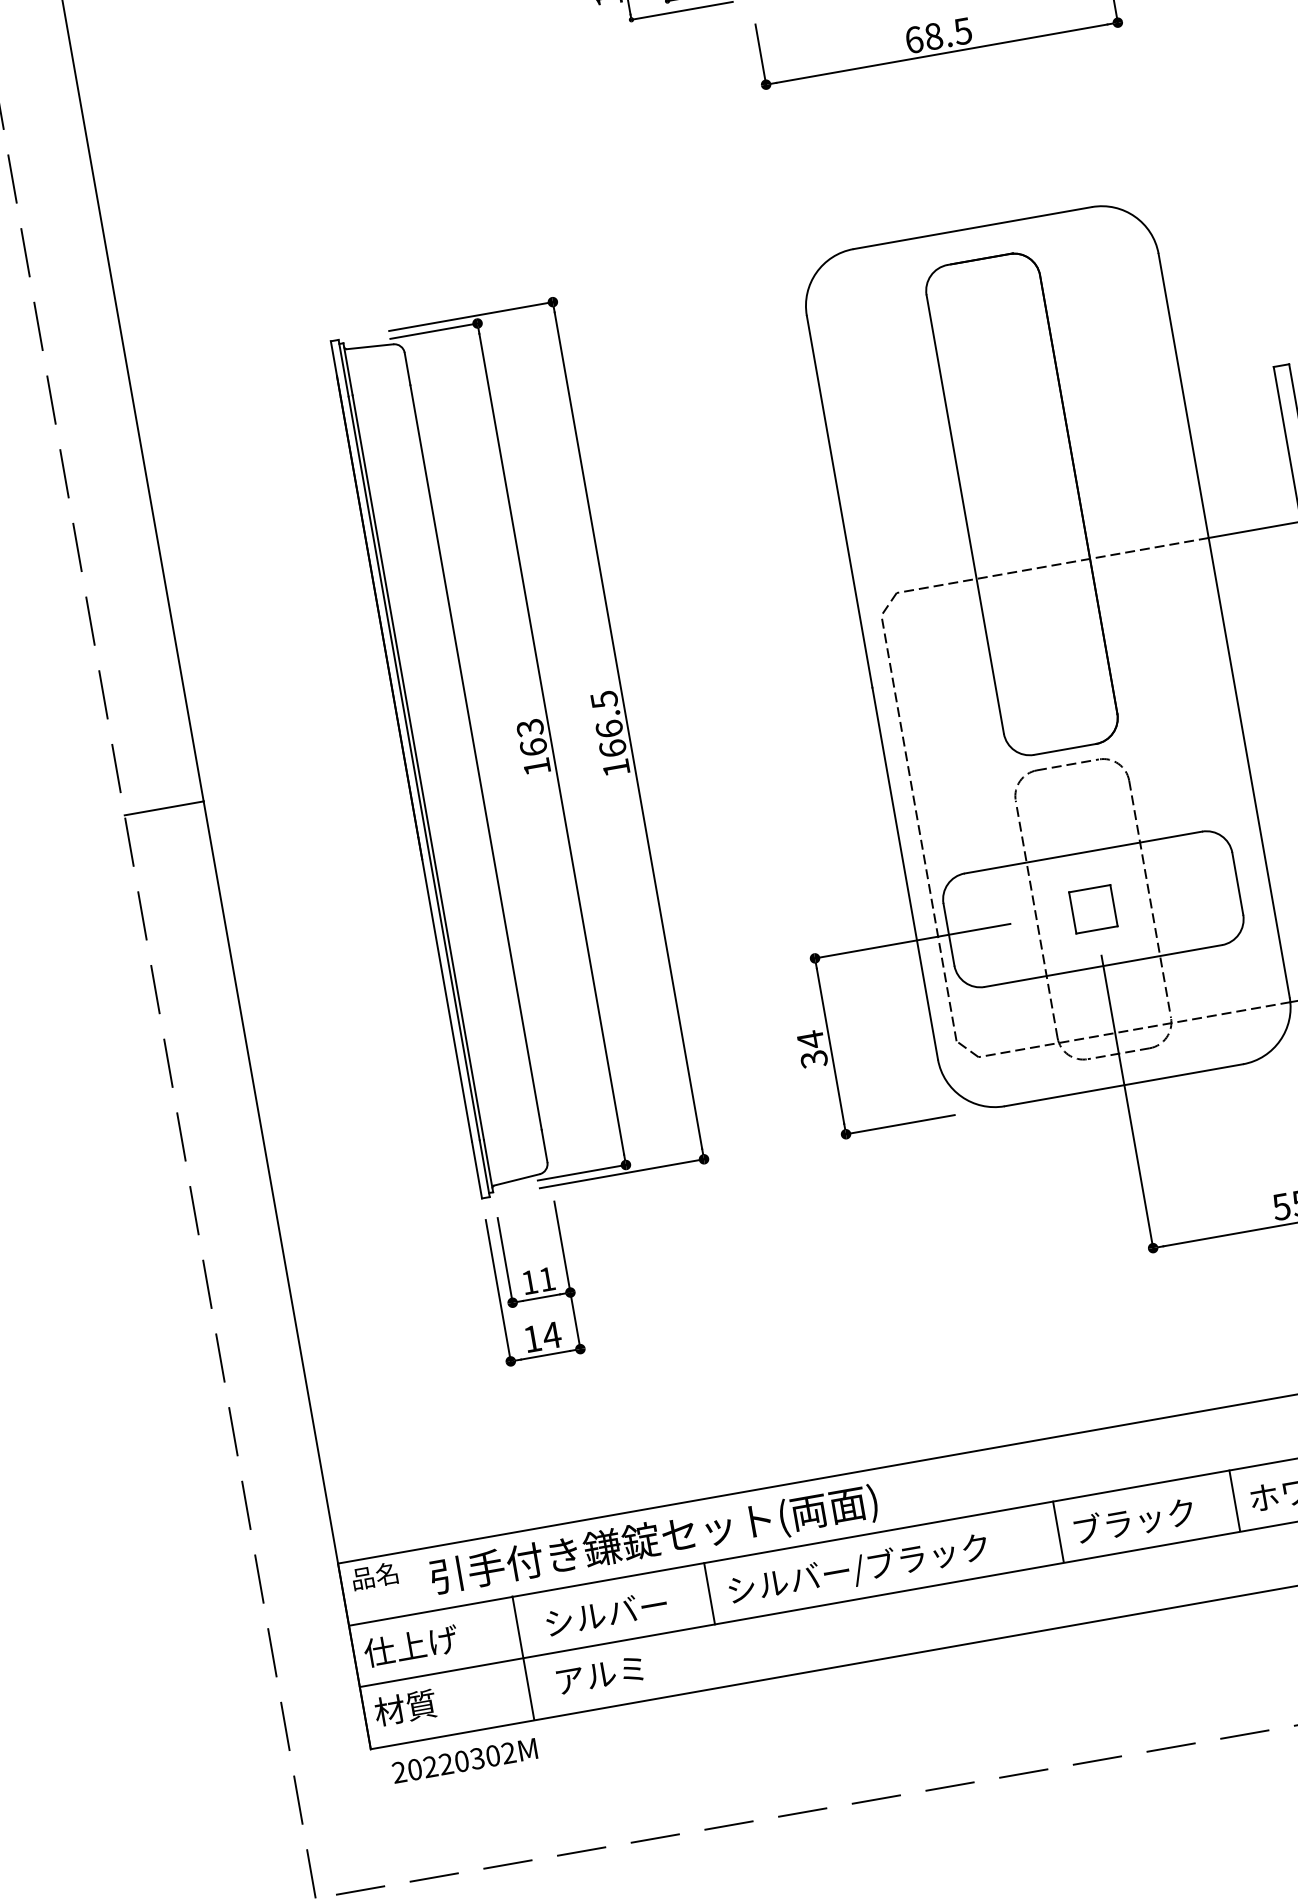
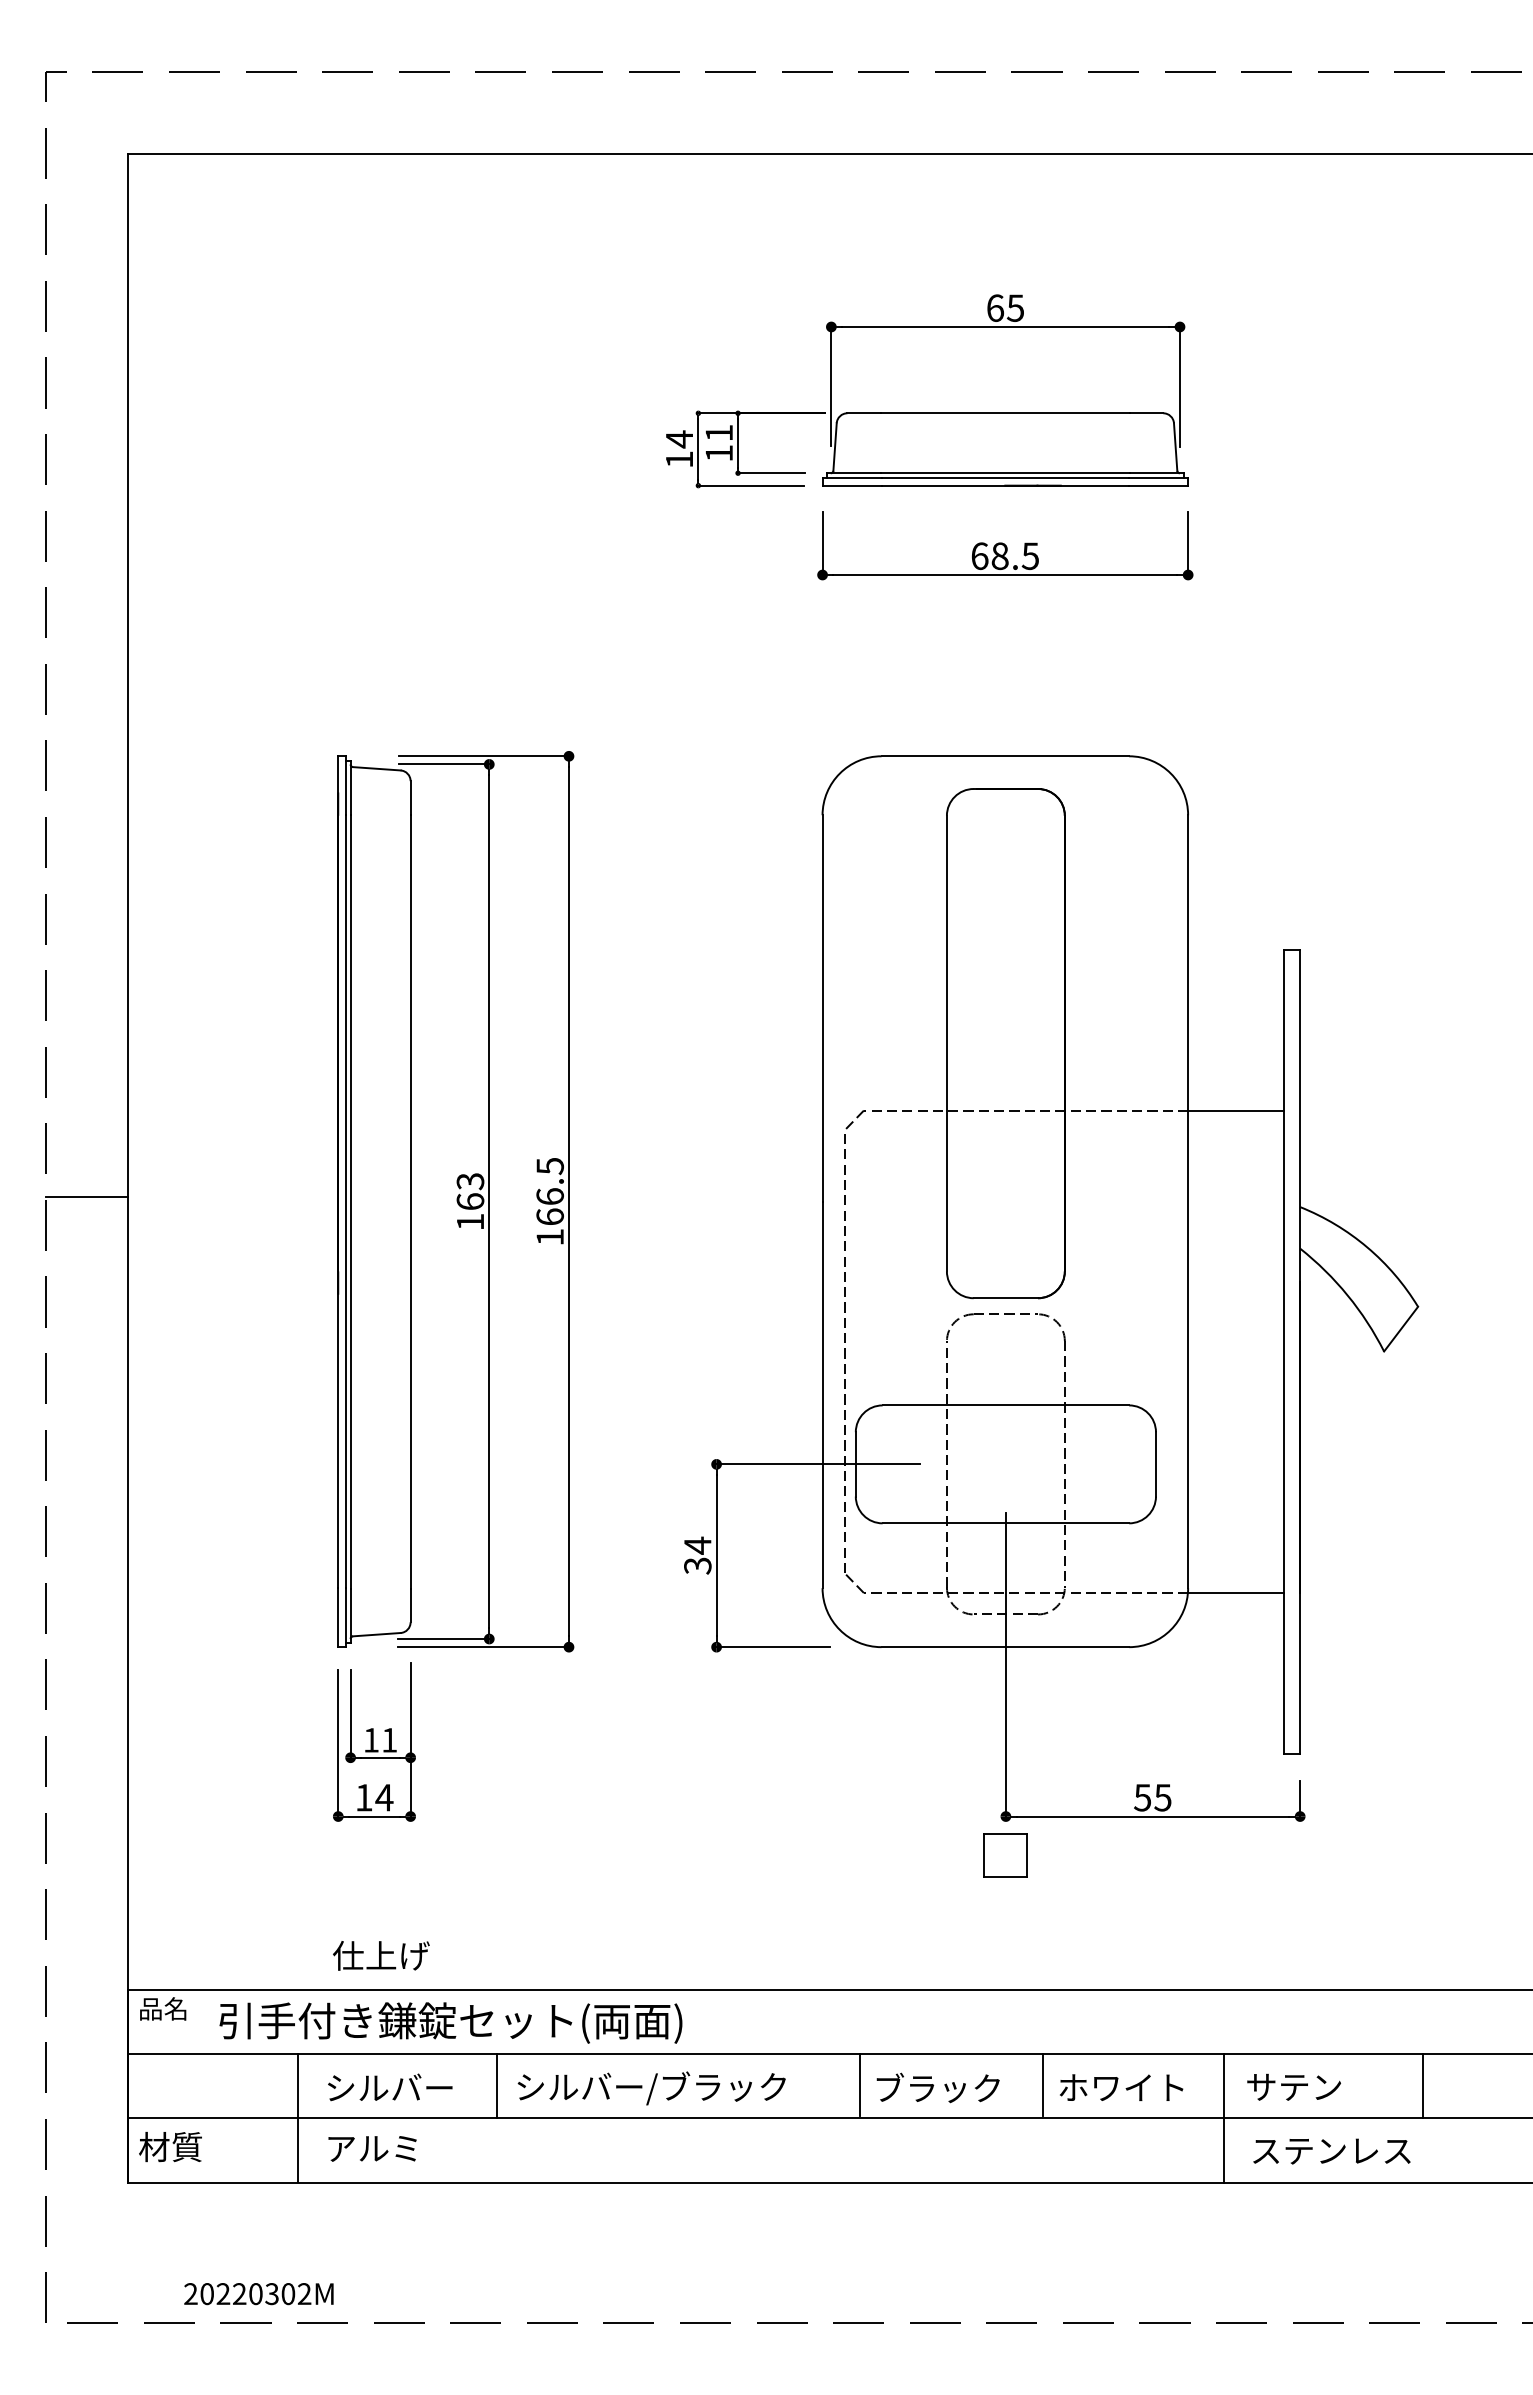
part: (1093, 909) -> (1005, 1855), moved
text: (411, 1645) -> (381, 1955), moved
text: (464, 1761) -> (258, 2294), moved

